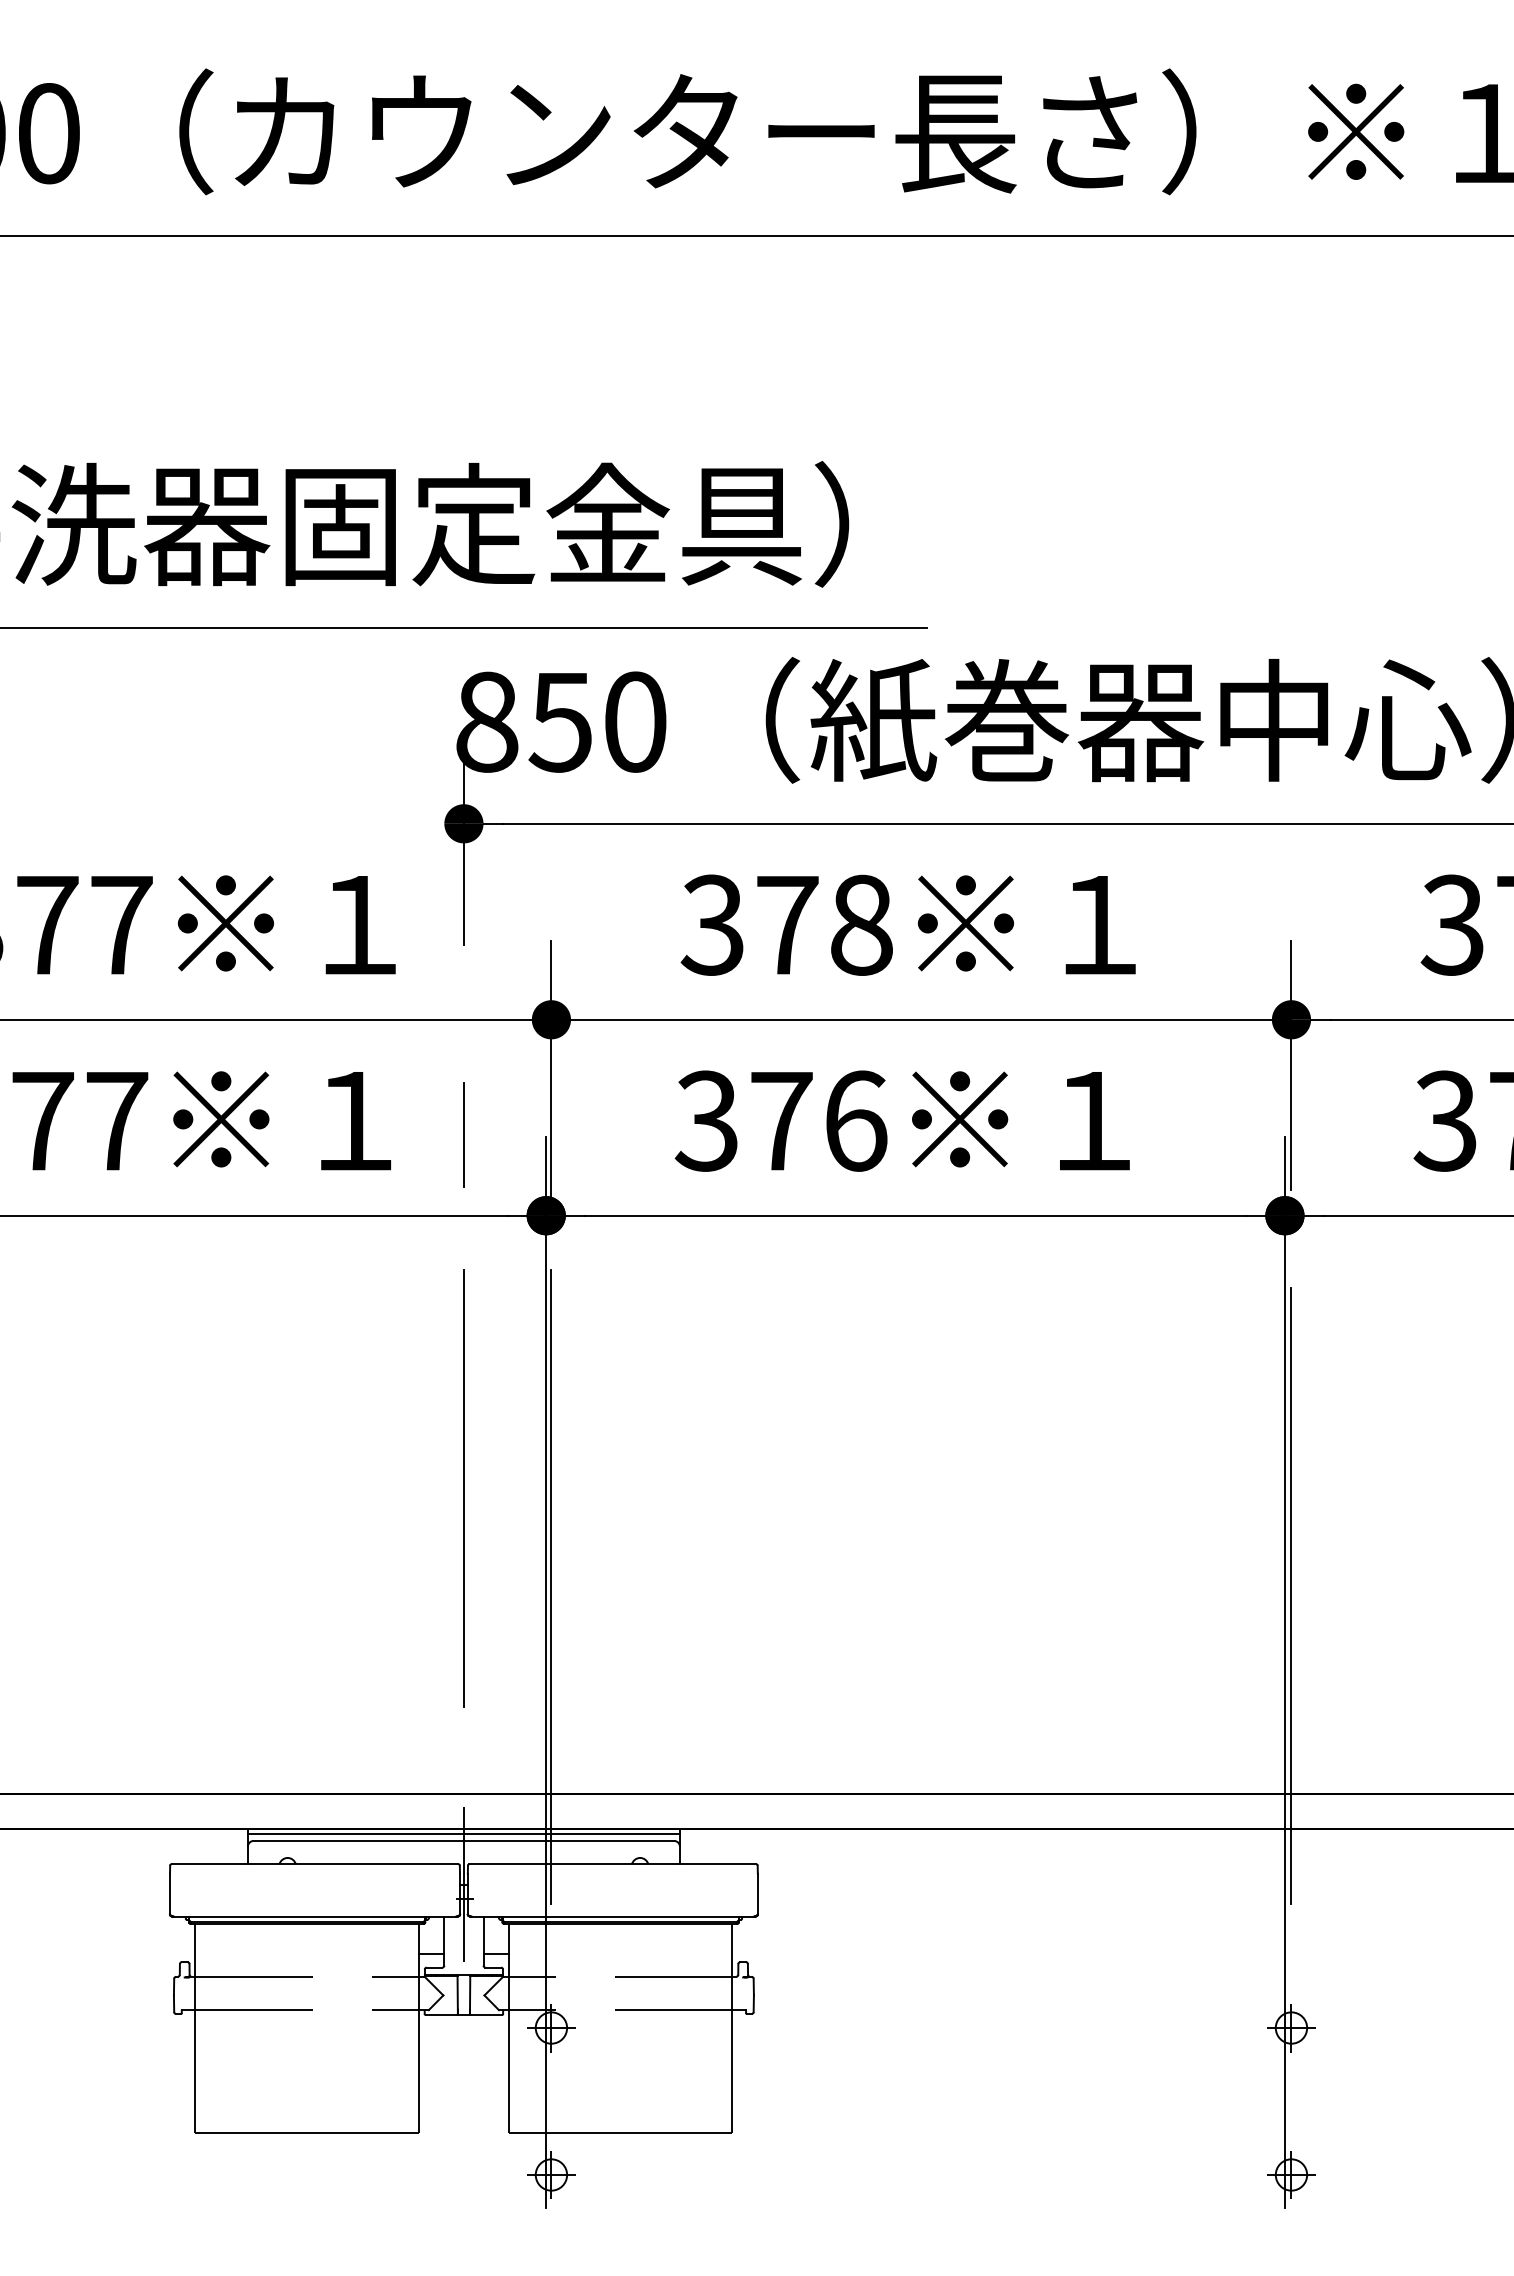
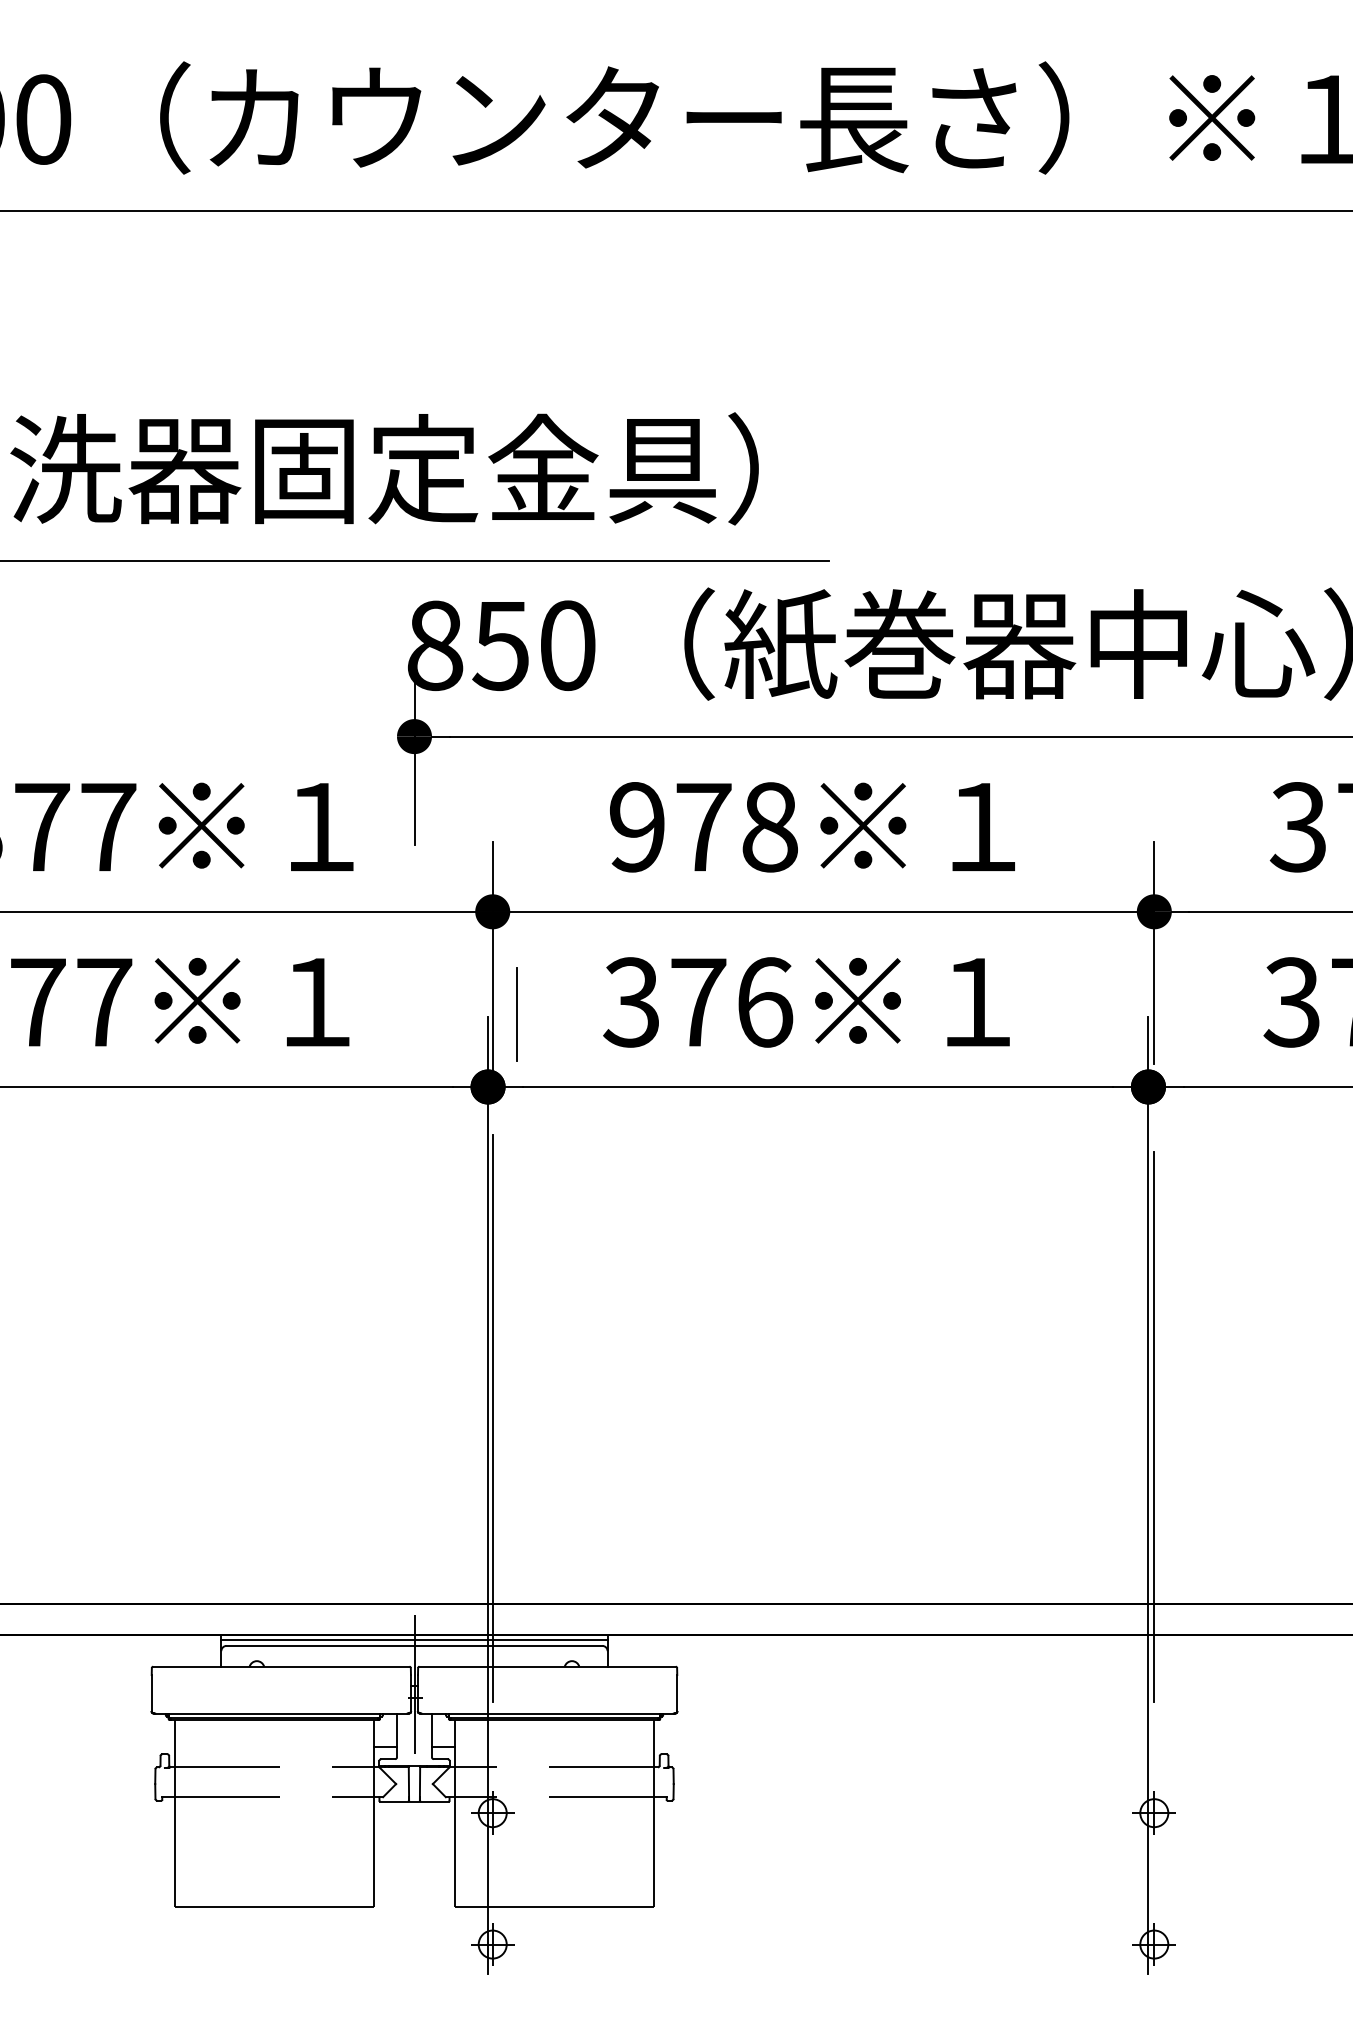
text: (711, 924) -> (635, 826), 378 -> 978
line: (463, 1134) -> (516, 1014), moved
line: (463, 1488) -> (414, 1330), removed

